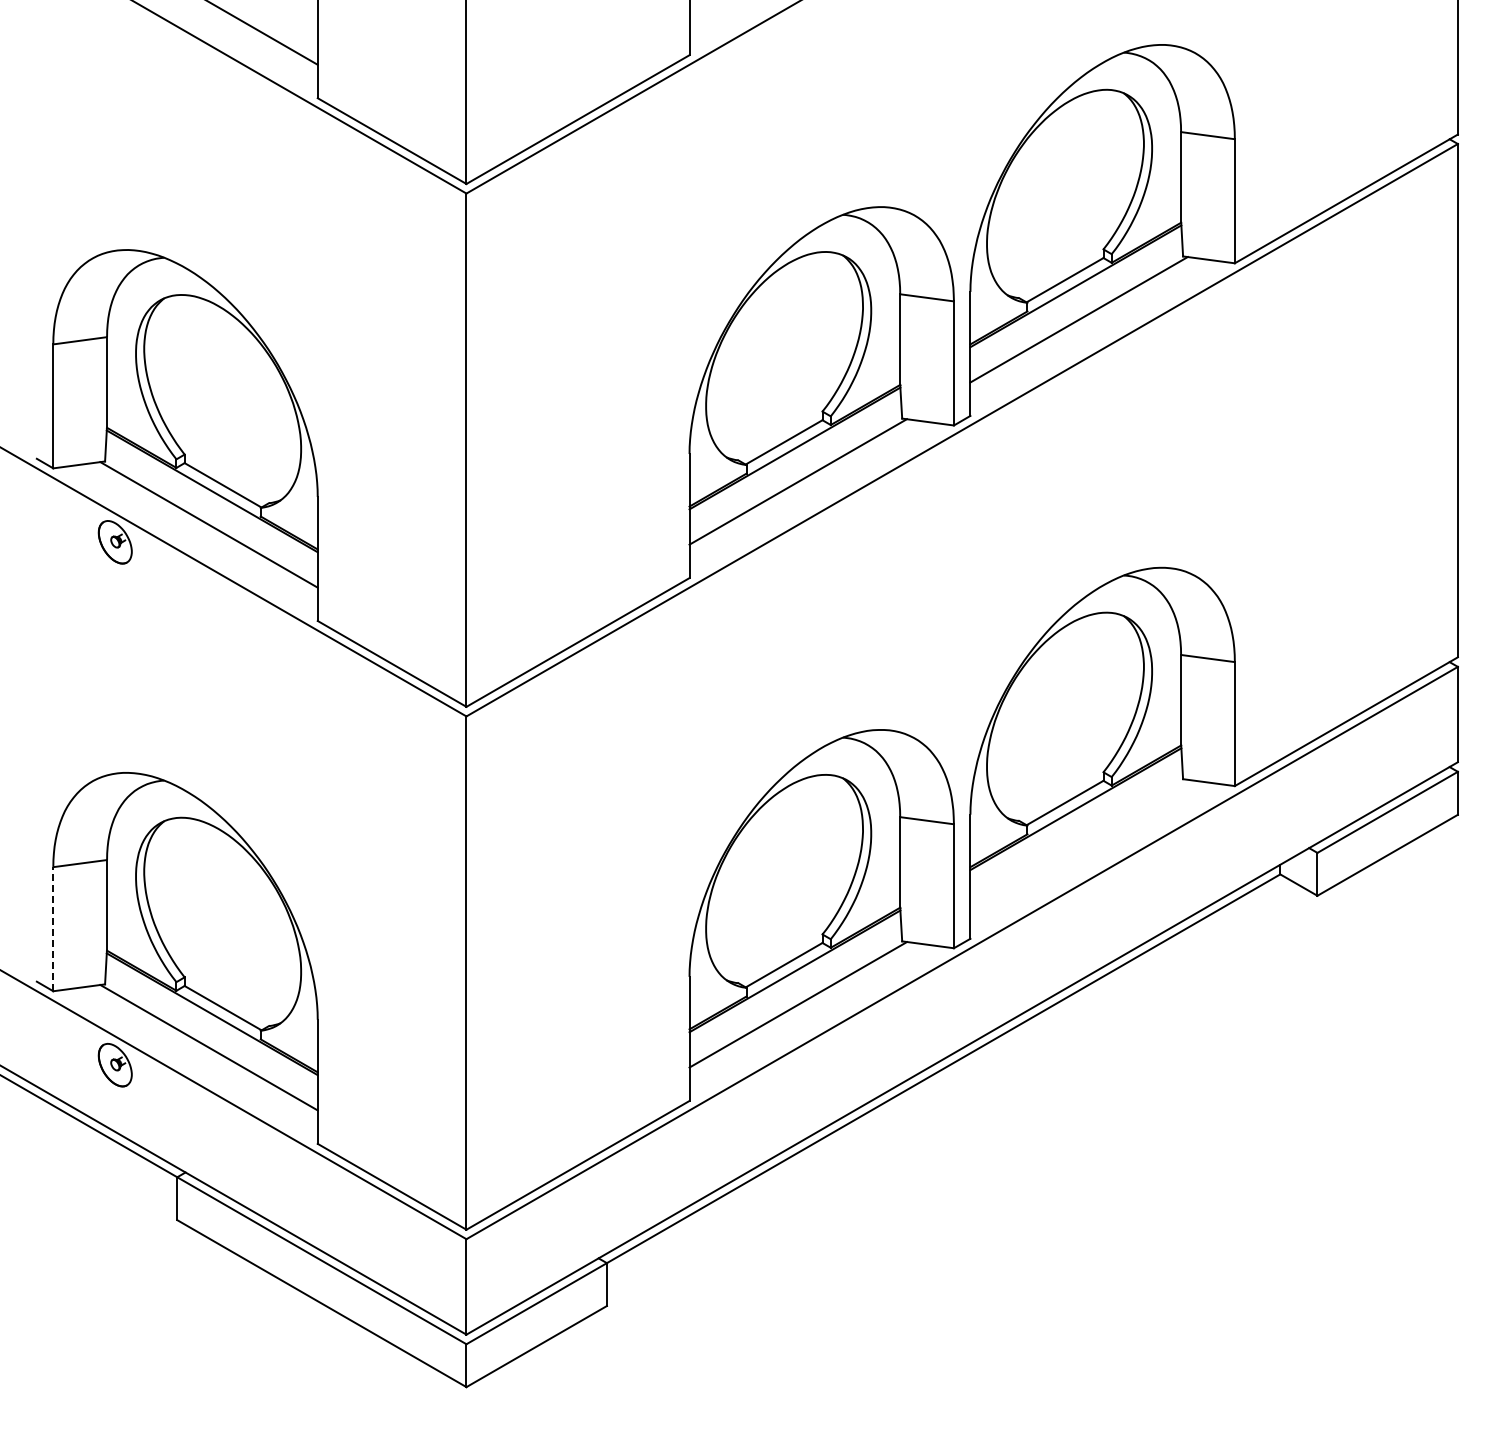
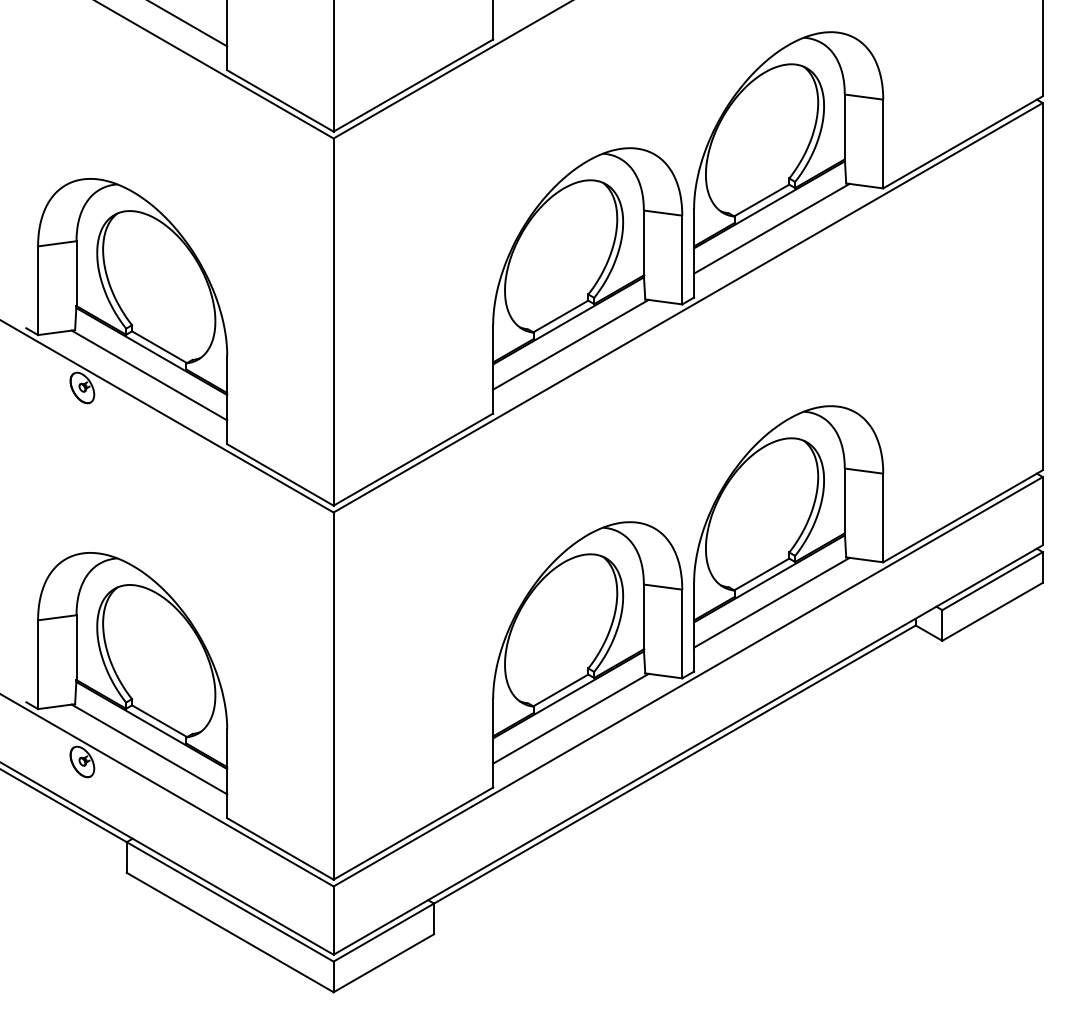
line: (1078, 842) -> (771, 602), added
line: (53, 928) -> (38, 664), dashed -> solid

